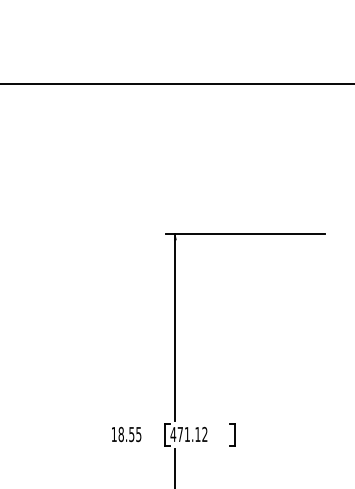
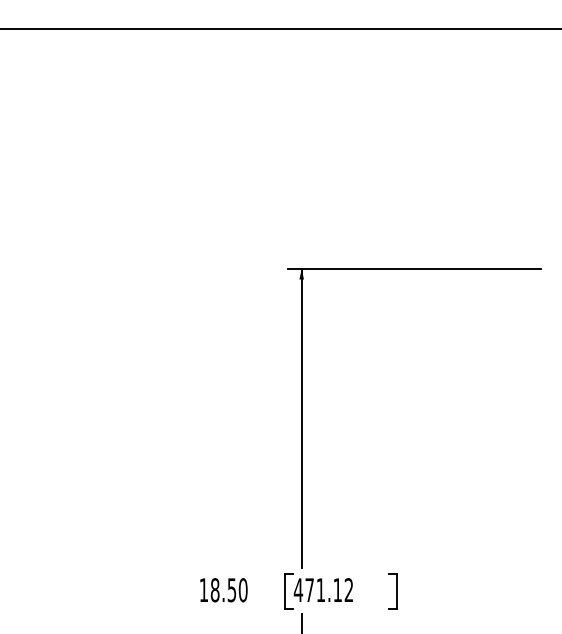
text: (138, 434) -> (242, 590), 18.55 -> 18.50

